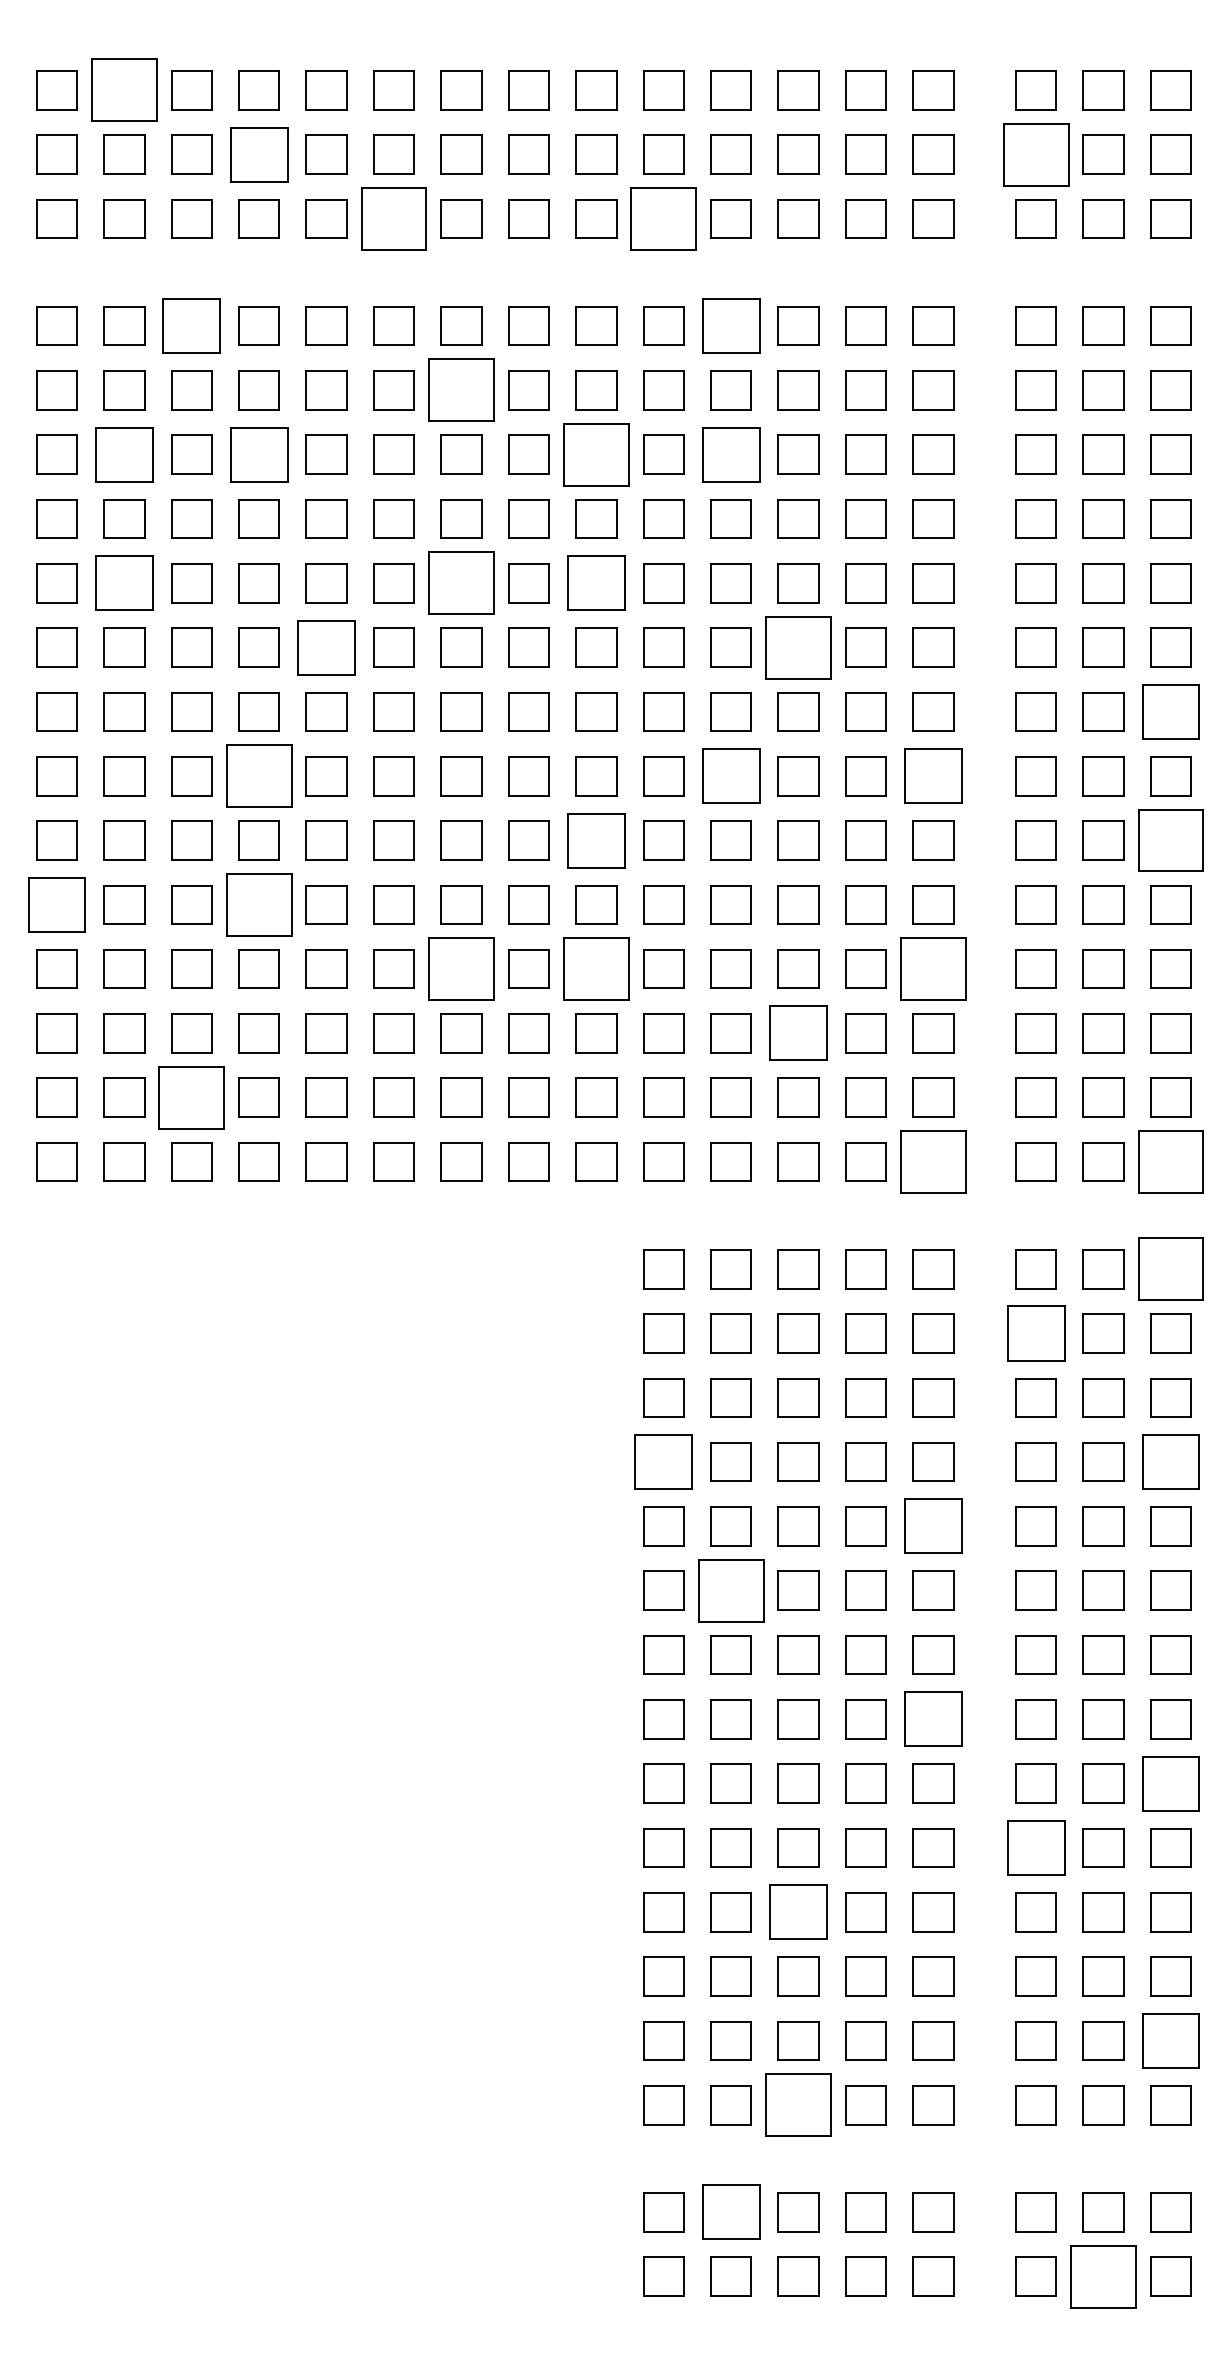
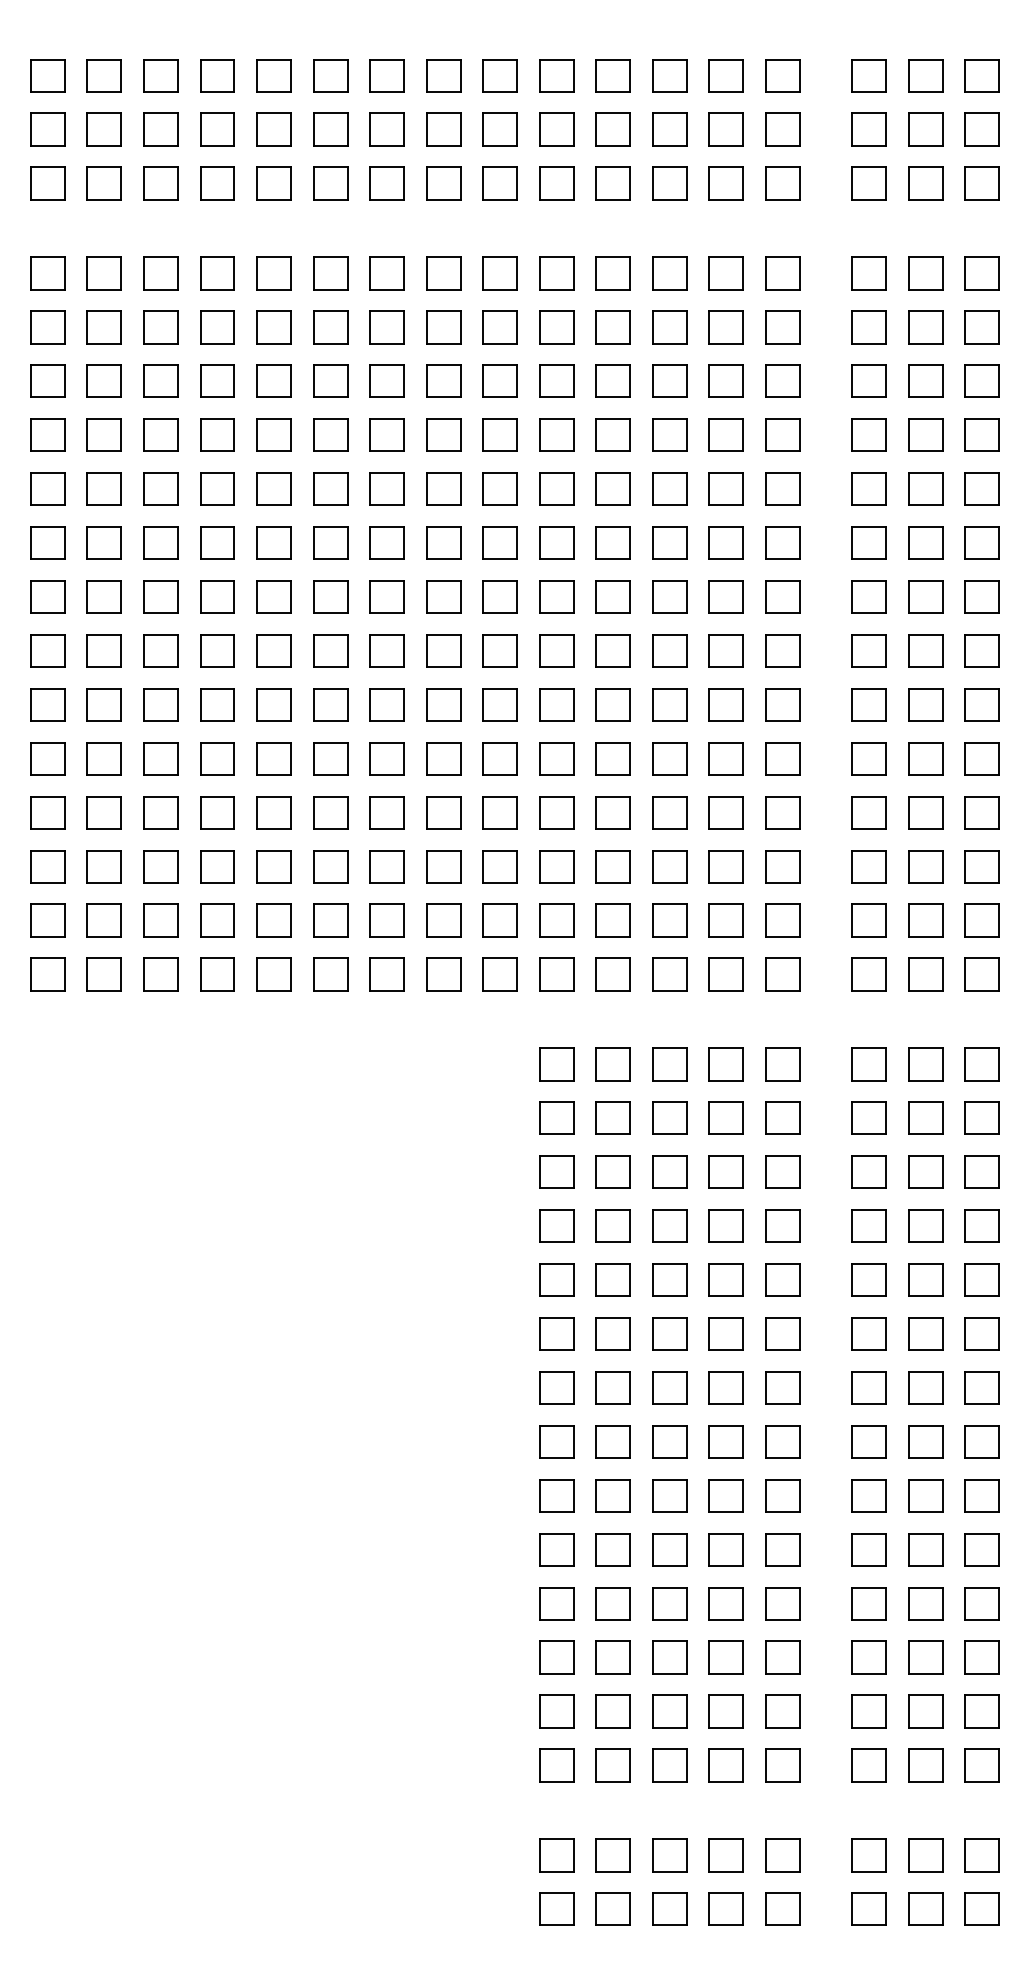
part: (124, 90) -> (104, 75), size x0.62
part: (258, 154) -> (216, 129), size x0.71
part: (1035, 154) -> (868, 129), size x0.62
part: (393, 218) -> (330, 183), size x0.62
part: (663, 218) -> (556, 183), size x0.62
part: (191, 325) -> (160, 272), size x0.71
part: (730, 325) -> (612, 272), size x0.71
part: (461, 390) -> (387, 327), size x0.62
part: (124, 454) -> (104, 381), size x0.71
part: (258, 454) -> (216, 381), size x0.71
part: (596, 454) -> (500, 381), size x0.62
part: (730, 454) -> (612, 381), size x0.71
part: (124, 583) -> (104, 489), size x0.71
part: (461, 583) -> (387, 489), size x0.62
part: (596, 583) -> (500, 489), size x0.71
part: (326, 647) -> (273, 543), size x0.71
part: (798, 647) -> (669, 543), size x0.62
part: (1170, 711) -> (981, 596), size x0.71
part: (258, 776) -> (216, 651), size x0.62
part: (730, 776) -> (612, 651), size x0.71
part: (933, 776) -> (782, 651), size x0.71
part: (596, 840) -> (500, 704), size x0.71
part: (1170, 840) -> (981, 704), size x0.62
part: (56, 904) -> (47, 758), size x0.71
part: (258, 904) -> (216, 758), size x0.62
part: (461, 968) -> (387, 812), size x0.62
part: (596, 968) -> (500, 812), size x0.62
part: (933, 968) -> (782, 812), size x0.62
part: (798, 1033) -> (669, 866), size x0.71
part: (191, 1097) -> (160, 920), size x0.62
part: (933, 1161) -> (782, 974), size x0.62
part: (1170, 1161) -> (981, 974), size x0.62
part: (1170, 1269) -> (981, 1064), size x0.62
part: (1035, 1333) -> (868, 1118), size x0.71
part: (663, 1461) -> (556, 1225), size x0.71
part: (1170, 1461) -> (981, 1225), size x0.71
part: (933, 1526) -> (782, 1280), size x0.71
part: (730, 1590) -> (612, 1333), size x0.62
part: (933, 1719) -> (782, 1441), size x0.71
part: (1170, 1783) -> (981, 1495), size x0.71
part: (1035, 1847) -> (868, 1549), size x0.71
part: (798, 1912) -> (669, 1603), size x0.71
part: (1170, 2040) -> (981, 1711), size x0.71
part: (798, 2105) -> (669, 1765), size x0.62
part: (730, 2212) -> (612, 1855), size x0.71
part: (1103, 2276) -> (925, 1909), size x0.62

